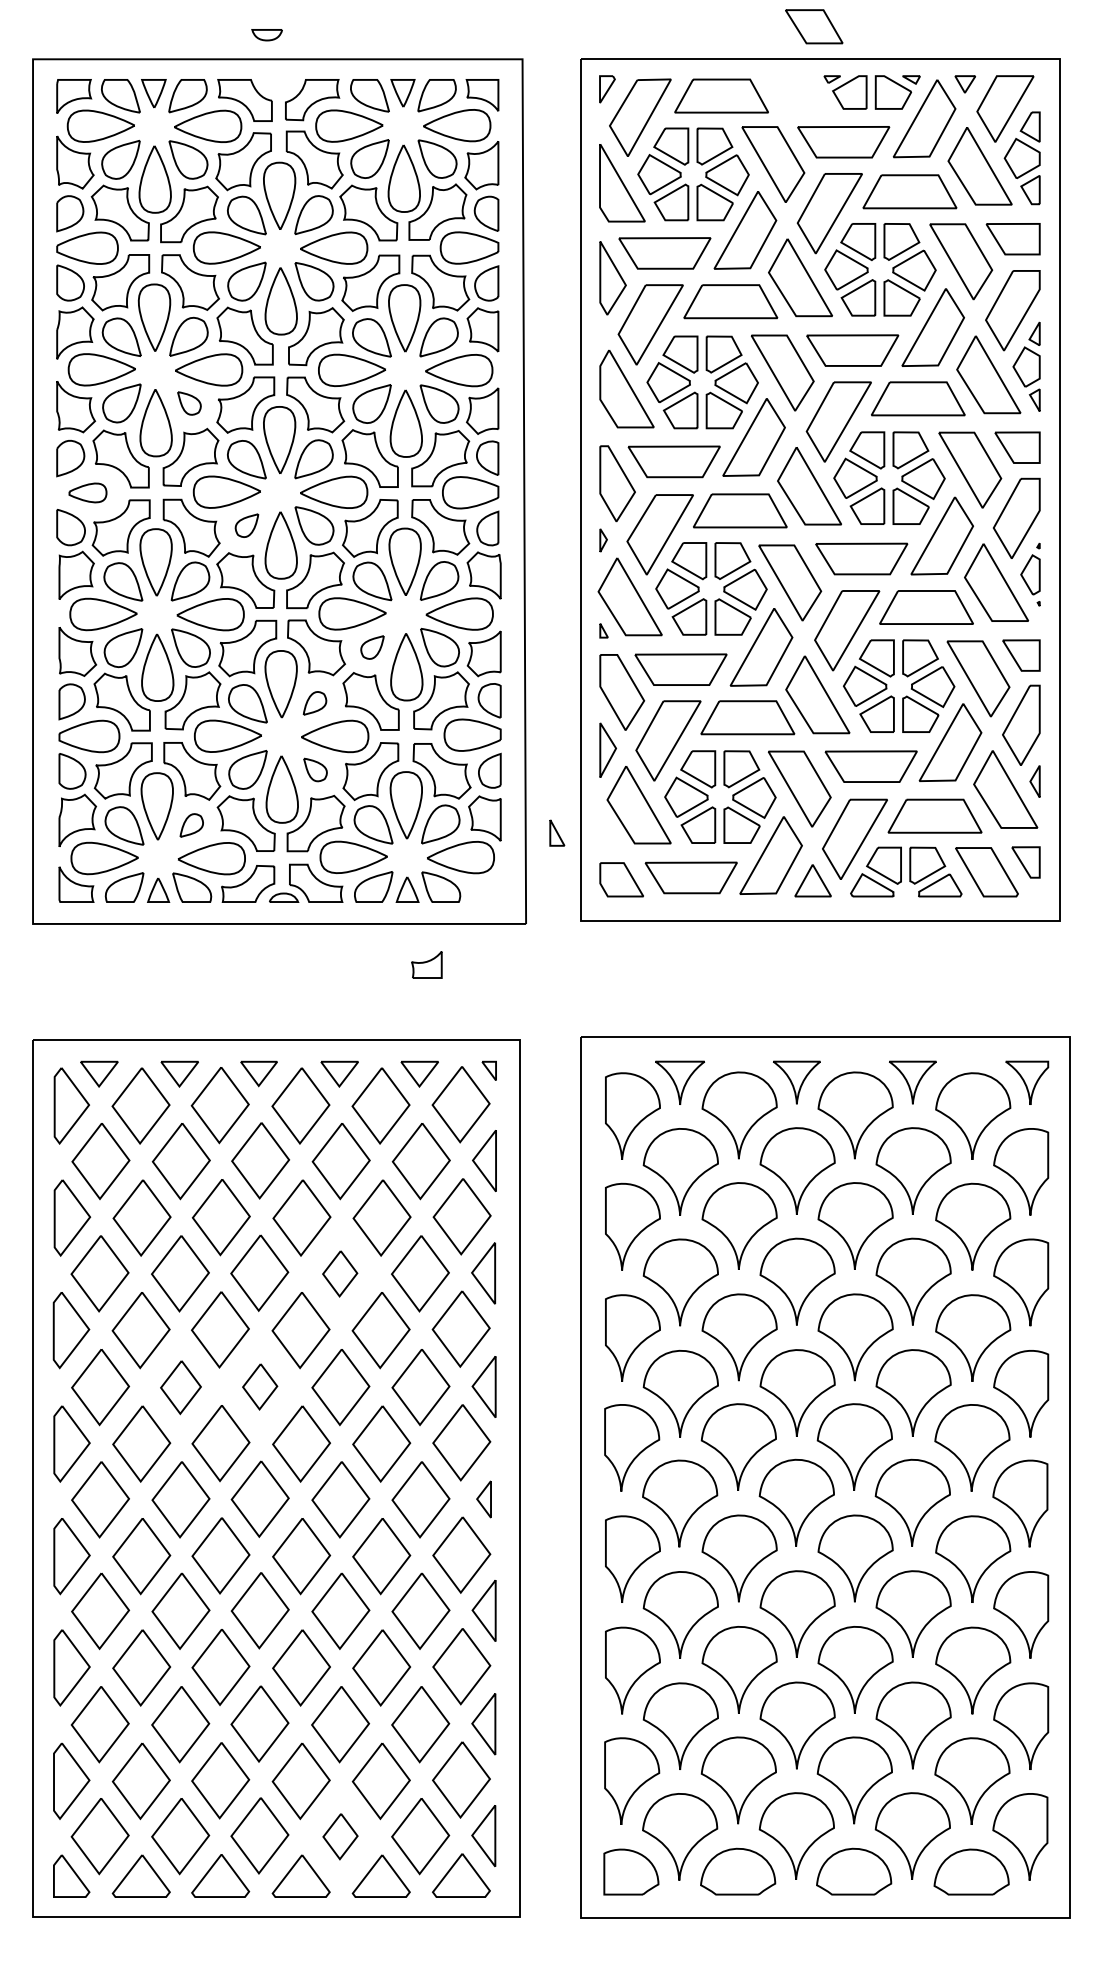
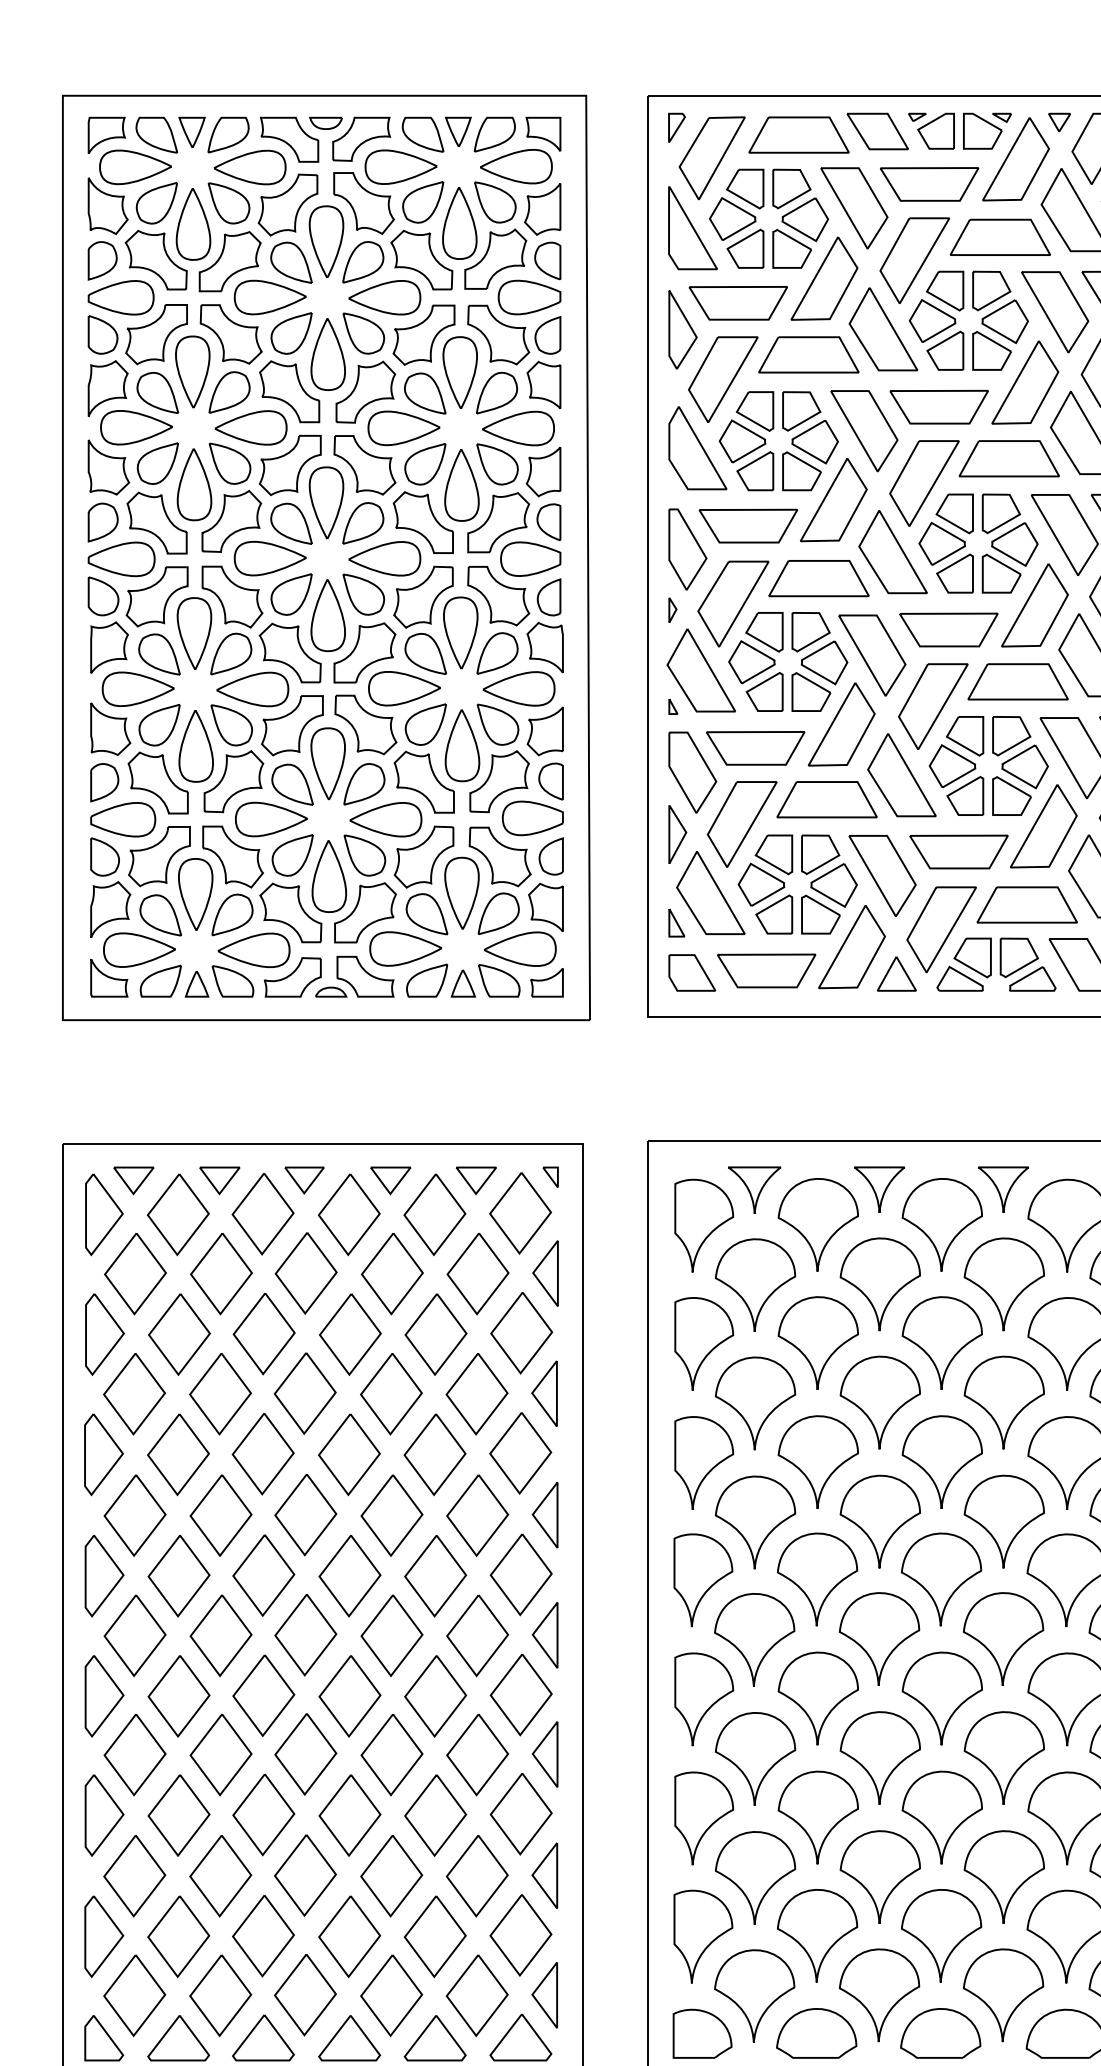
part: (814, 26) -> (878, 131), moved
part: (266, 35) -> (325, 123), moved
part: (189, 403) -> (230, 463), size x1.67
part: (87, 492) -> (121, 558), size x1.67
part: (246, 525) -> (291, 594), size x1.67
part: (372, 647) -> (425, 724), size x1.67
part: (314, 703) -> (363, 784), size x1.67
part: (315, 769) -> (364, 855), size x1.67
part: (191, 825) -> (232, 914), size x1.67
part: (557, 832) -> (677, 922), moved
part: (426, 964) -> (546, 982), moved
part: (339, 1273) -> (390, 1393), size x1.67
part: (259, 1386) -> (305, 1514), size x1.67
part: (180, 1387) -> (220, 1515), size x1.43
part: (483, 1499) -> (544, 1635), size x1.67
part: (340, 1836) -> (391, 1995), size x1.67

